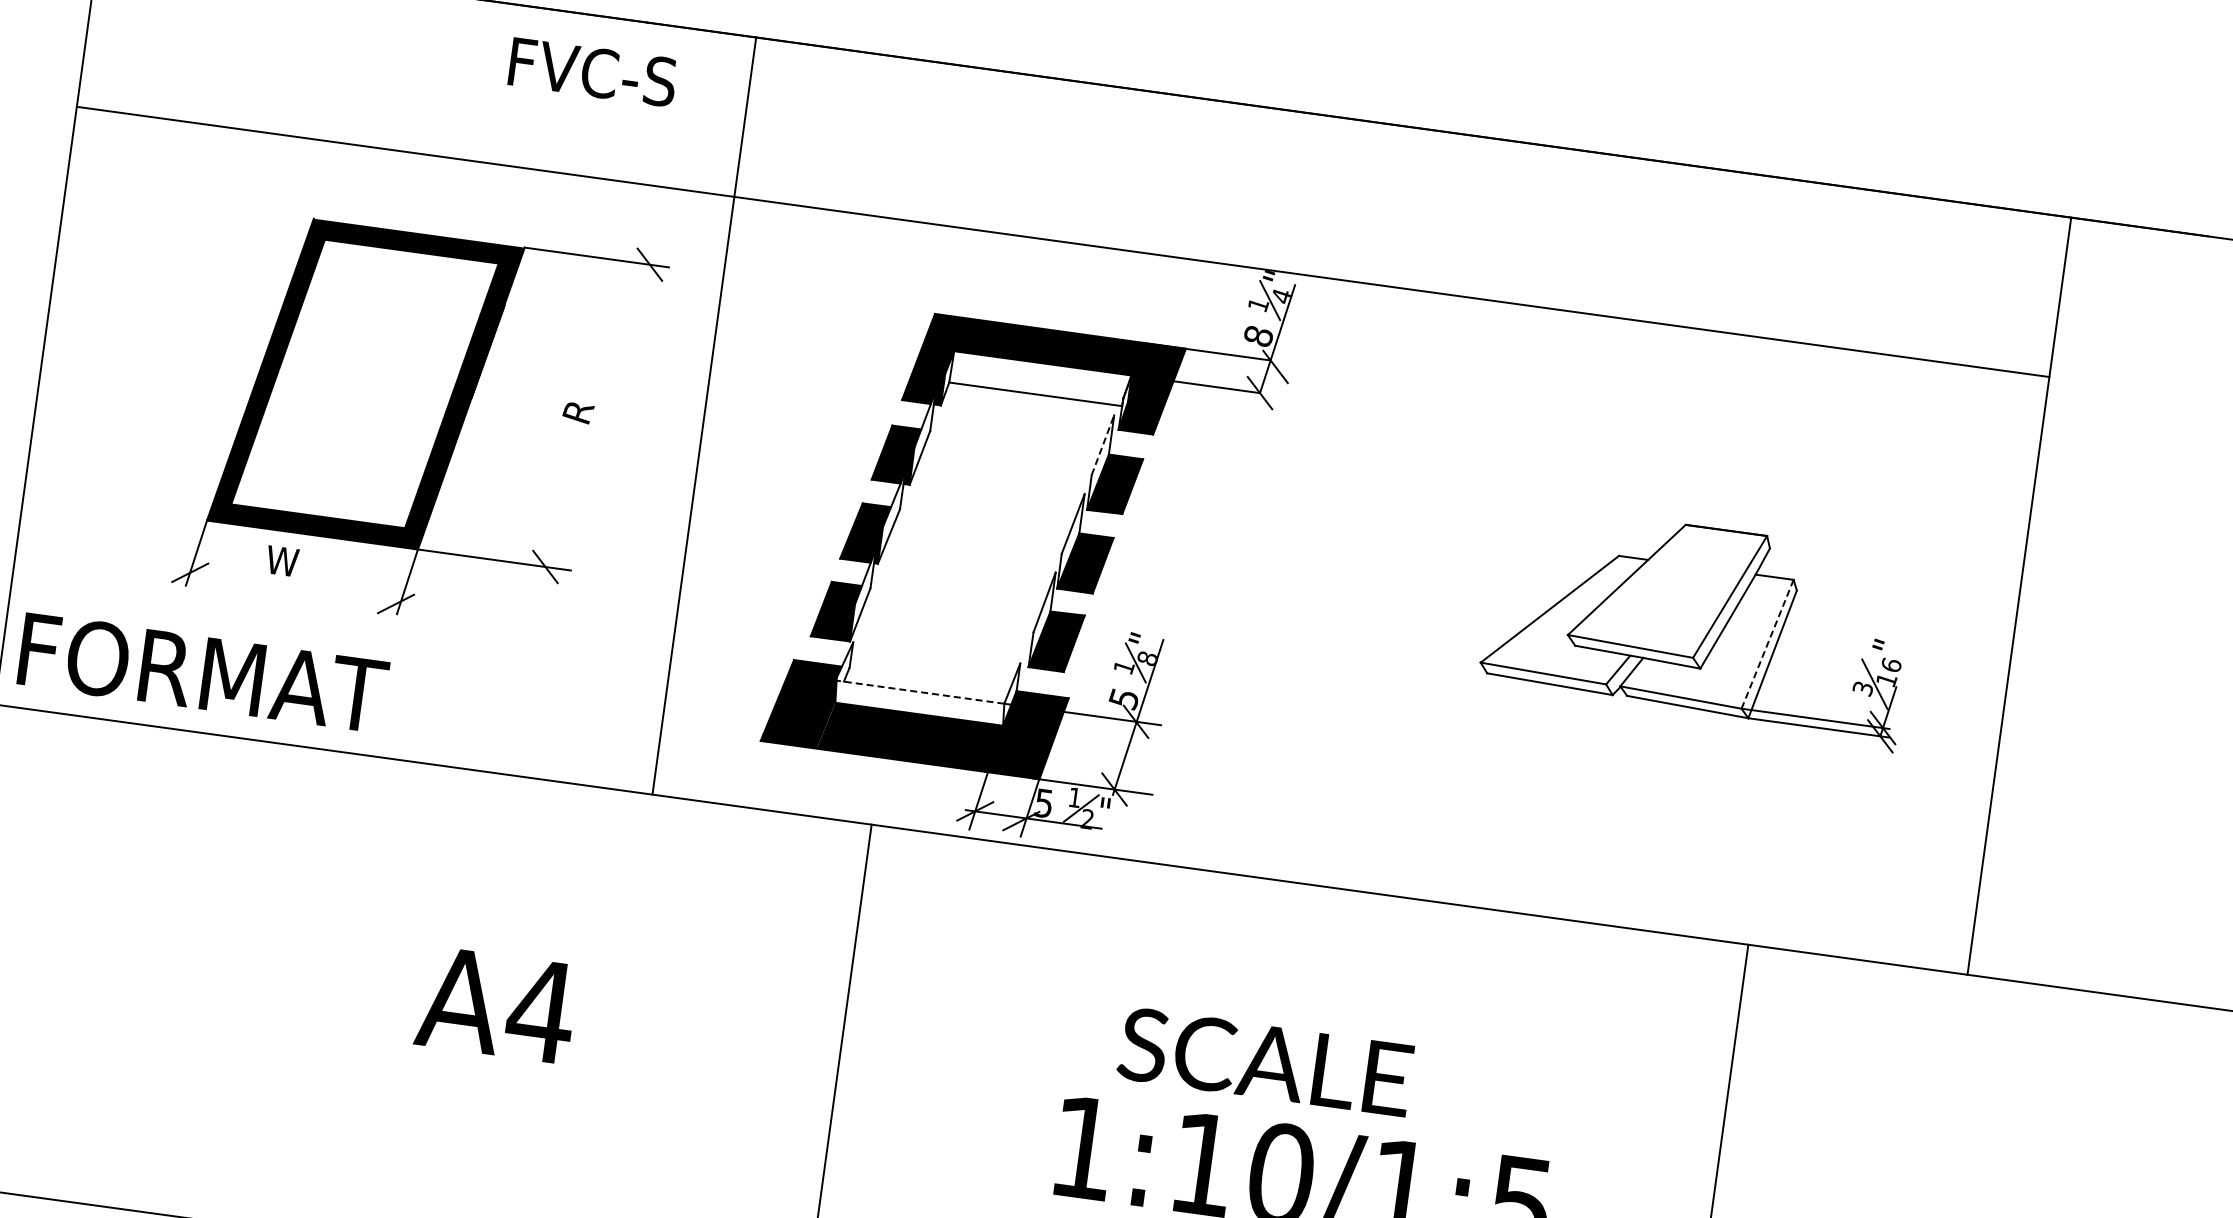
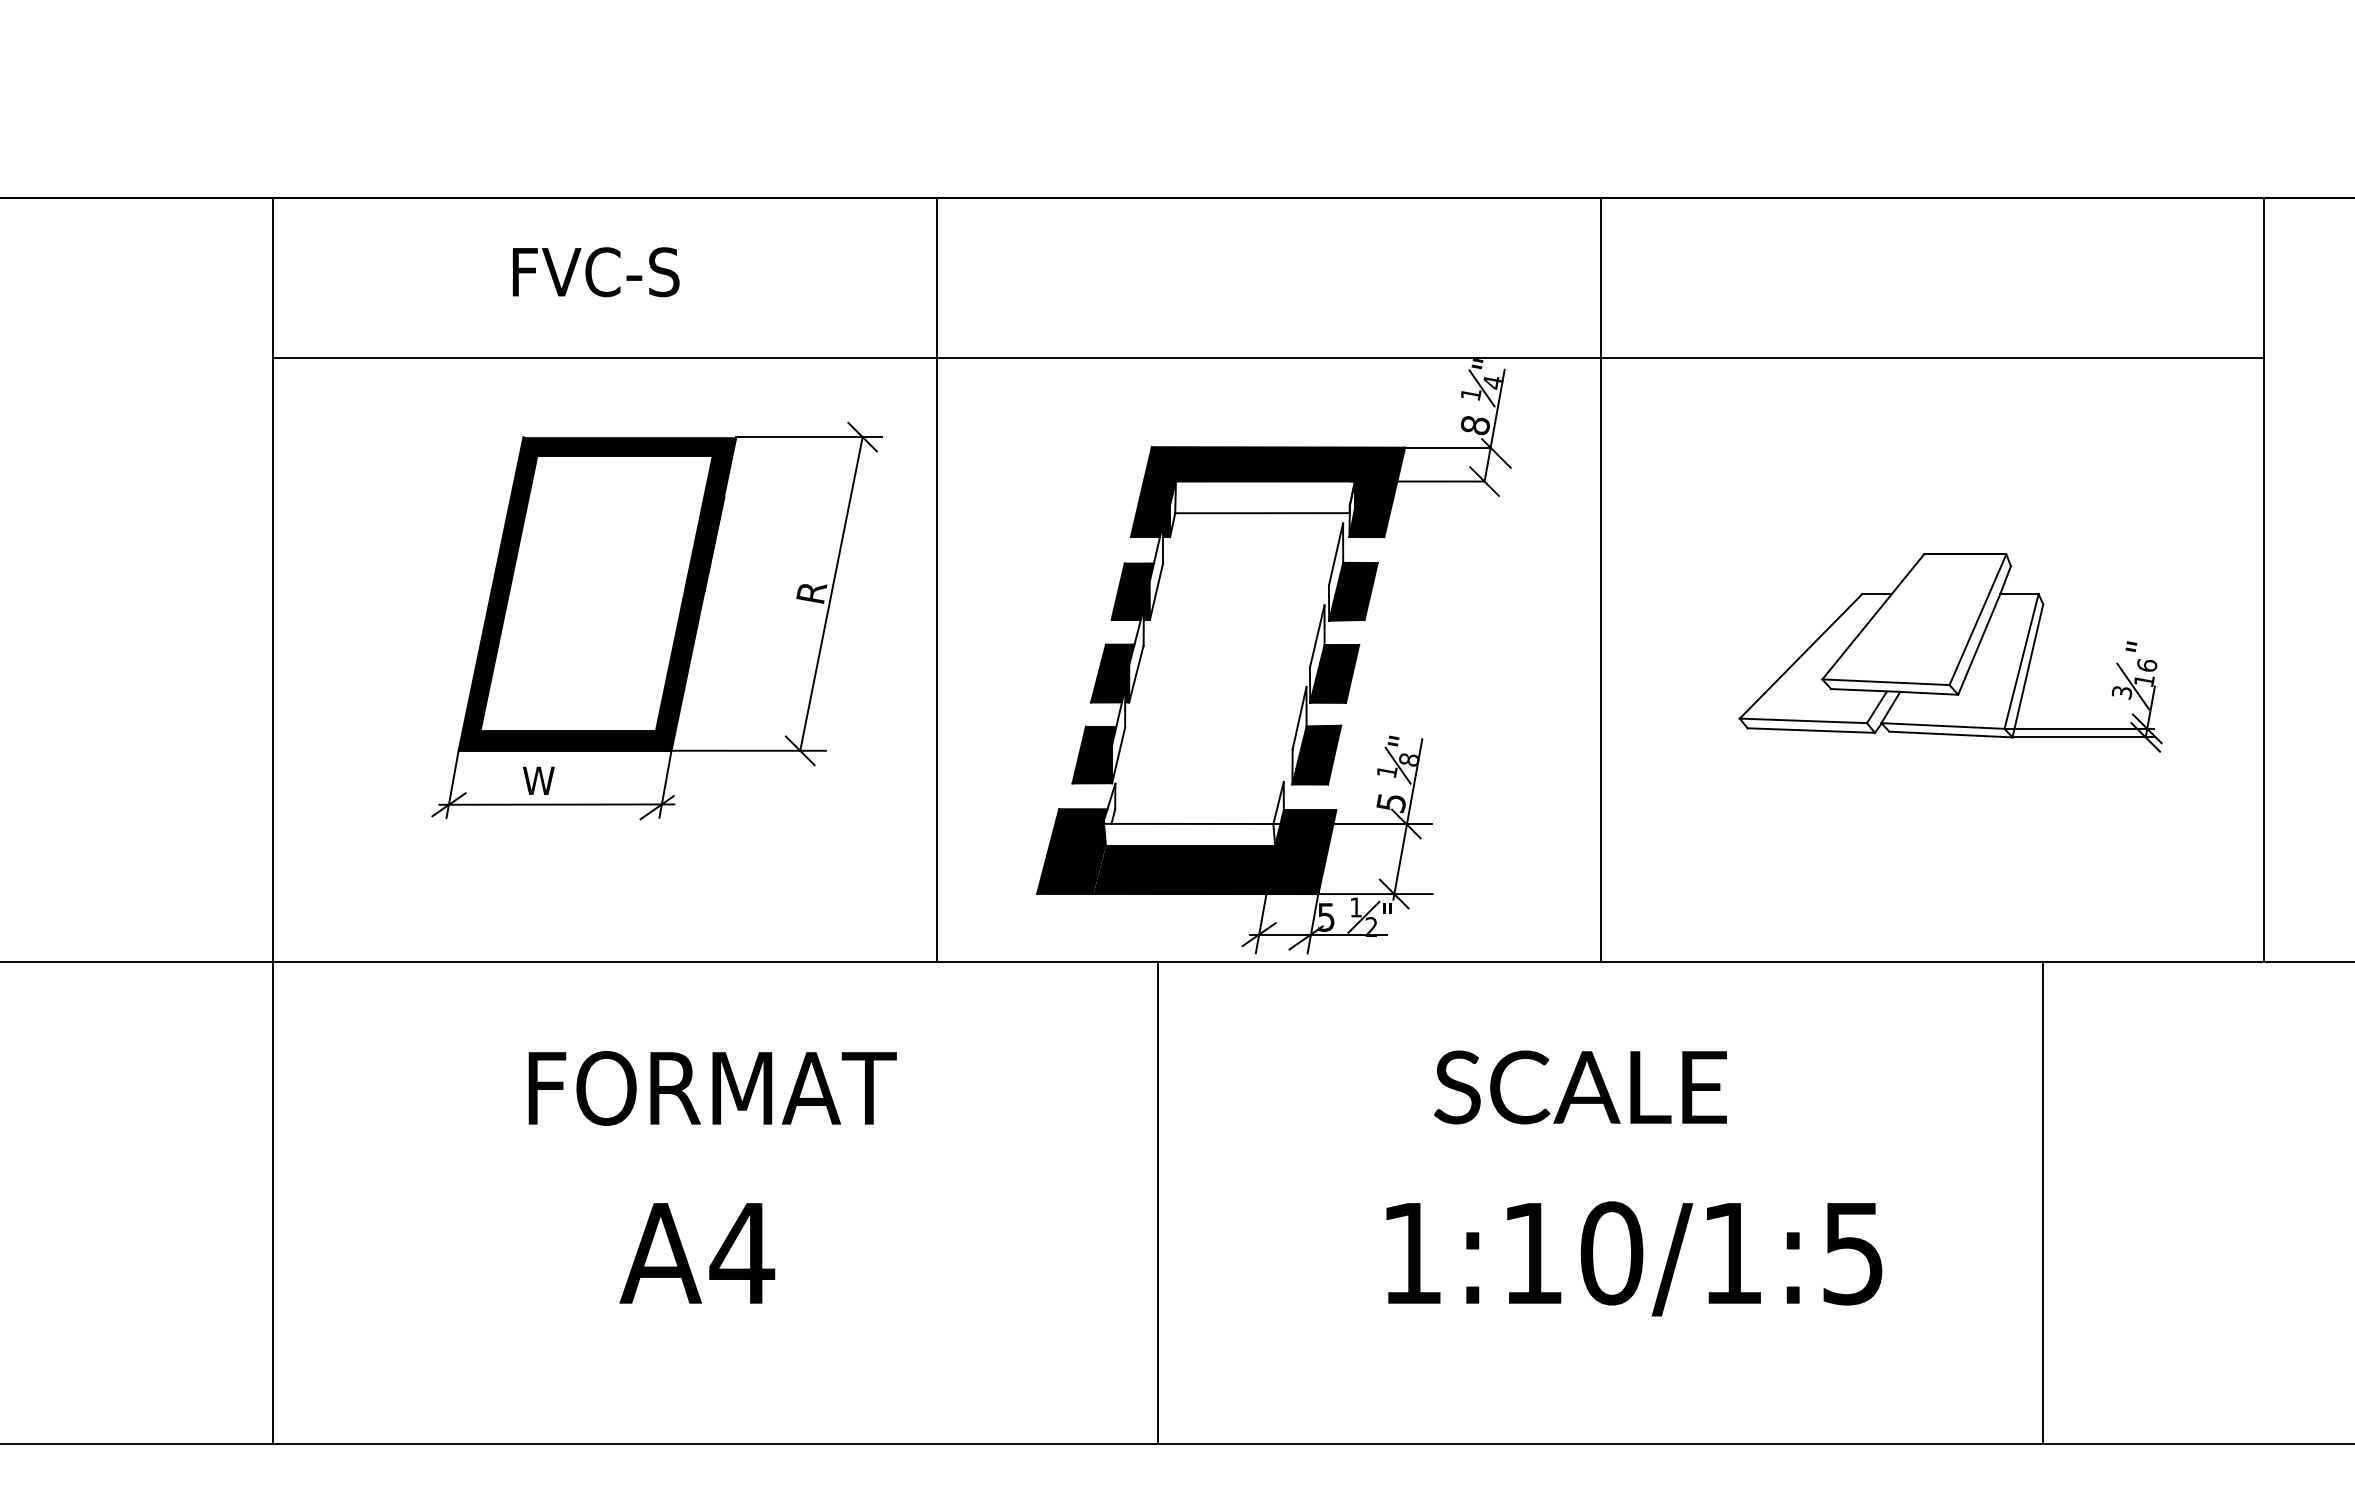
text: (593, 72) -> (596, 272), moved
line: (597, 415) -> (831, 593), added
line: (1103, 445) -> (1336, 554), dashed -> solid
line: (1361, 505) -> (1600, 579), added
line: (296, 587) -> (556, 804), added
line: (1767, 644) -> (2021, 661), dashed -> solid
text: (203, 673) -> (712, 1088), moved
line: (920, 691) -> (1188, 823), dashed -> solid
text: (496, 1005) -> (697, 1253), moved
text: (1265, 1061) -> (1580, 1087), moved

